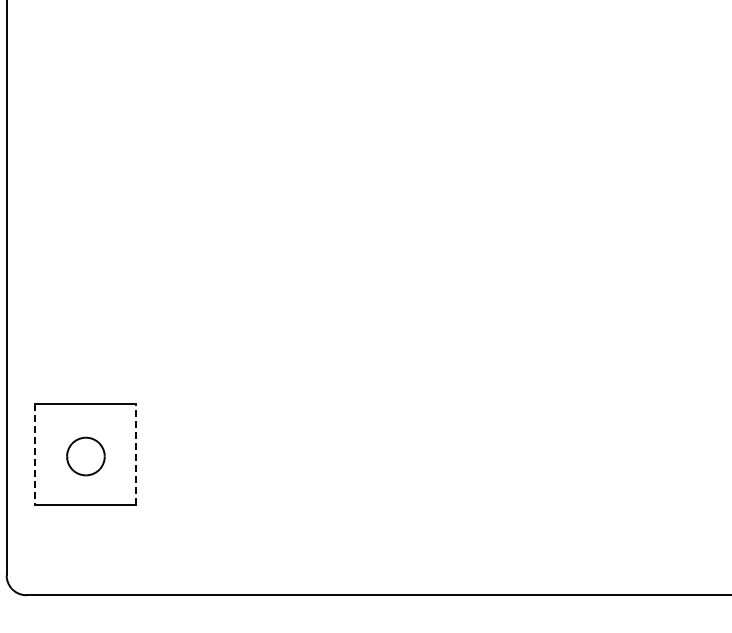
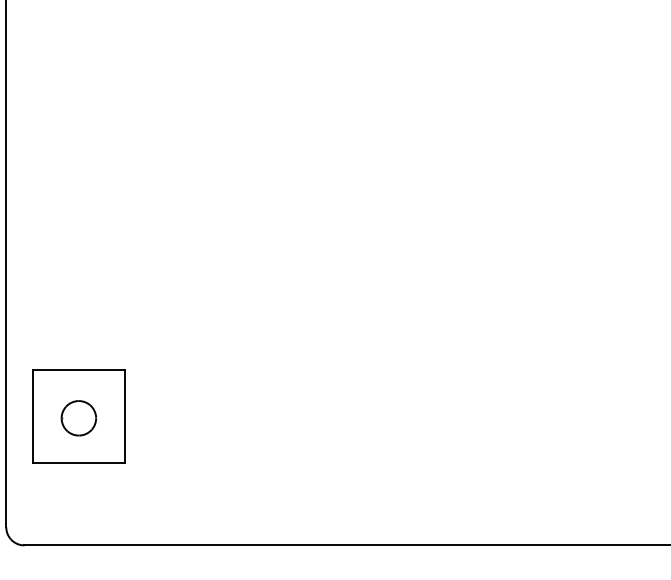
line: (35, 454) -> (32, 416), dashed -> solid
line: (136, 454) -> (125, 416), dashed -> solid

